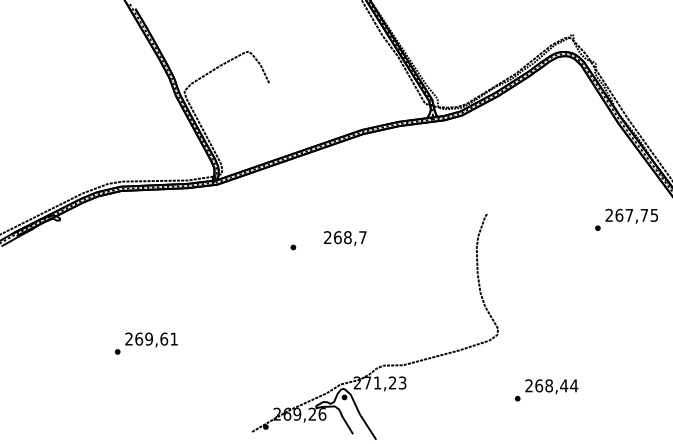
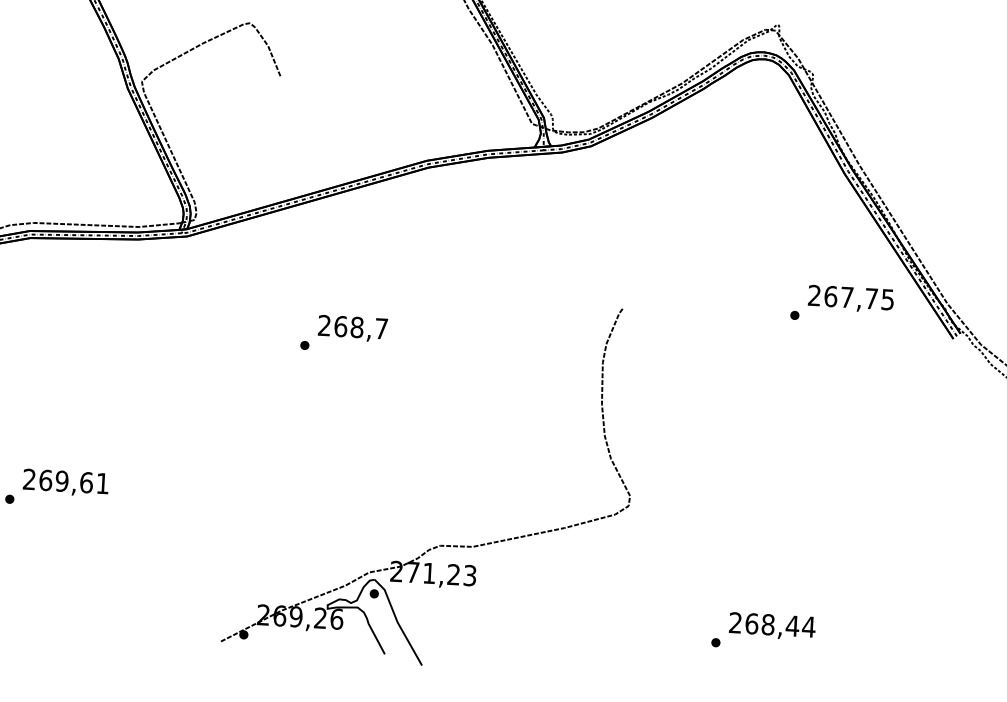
text: (626, 219) -> (842, 303), moved
text: (345, 238) -> (353, 328), moved
text: (546, 390) -> (763, 632), moved

